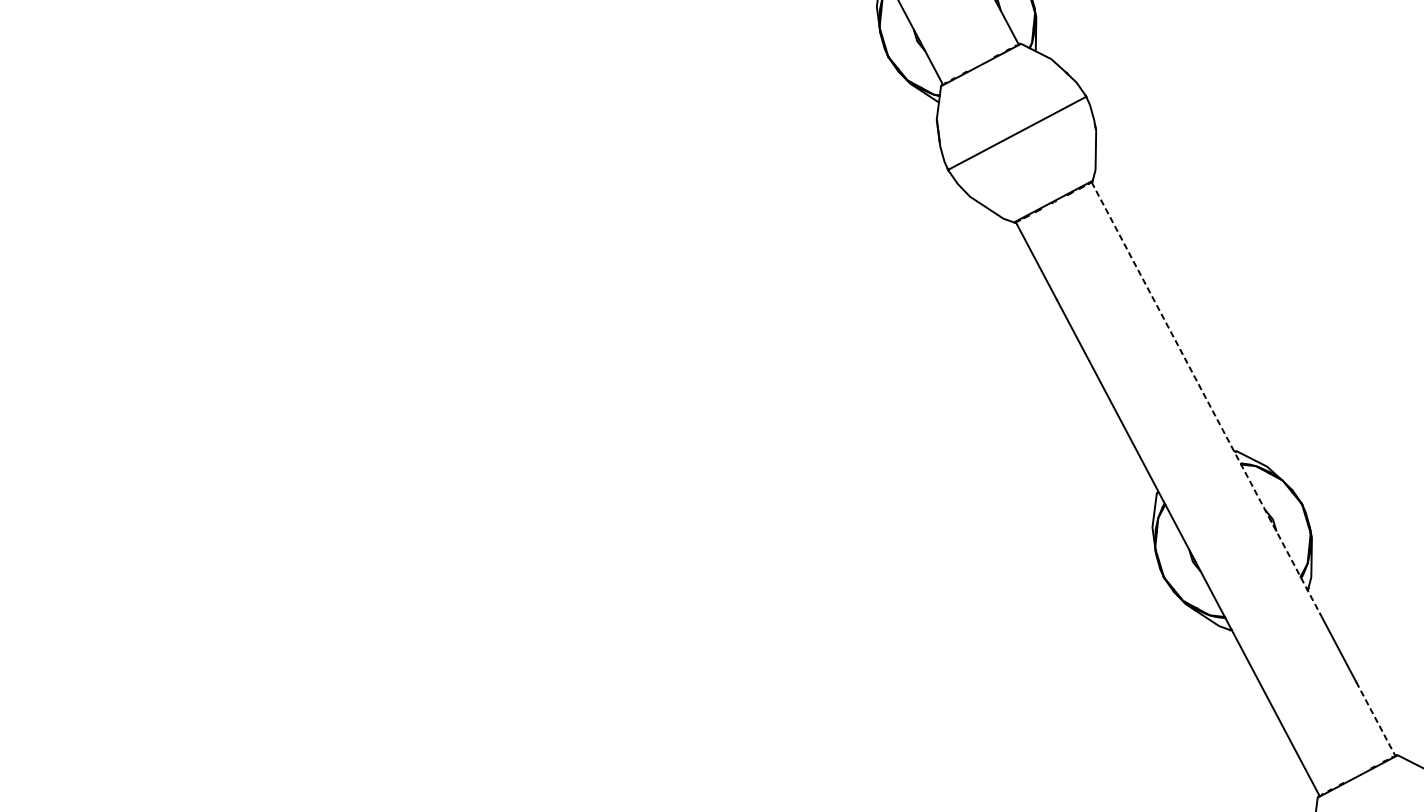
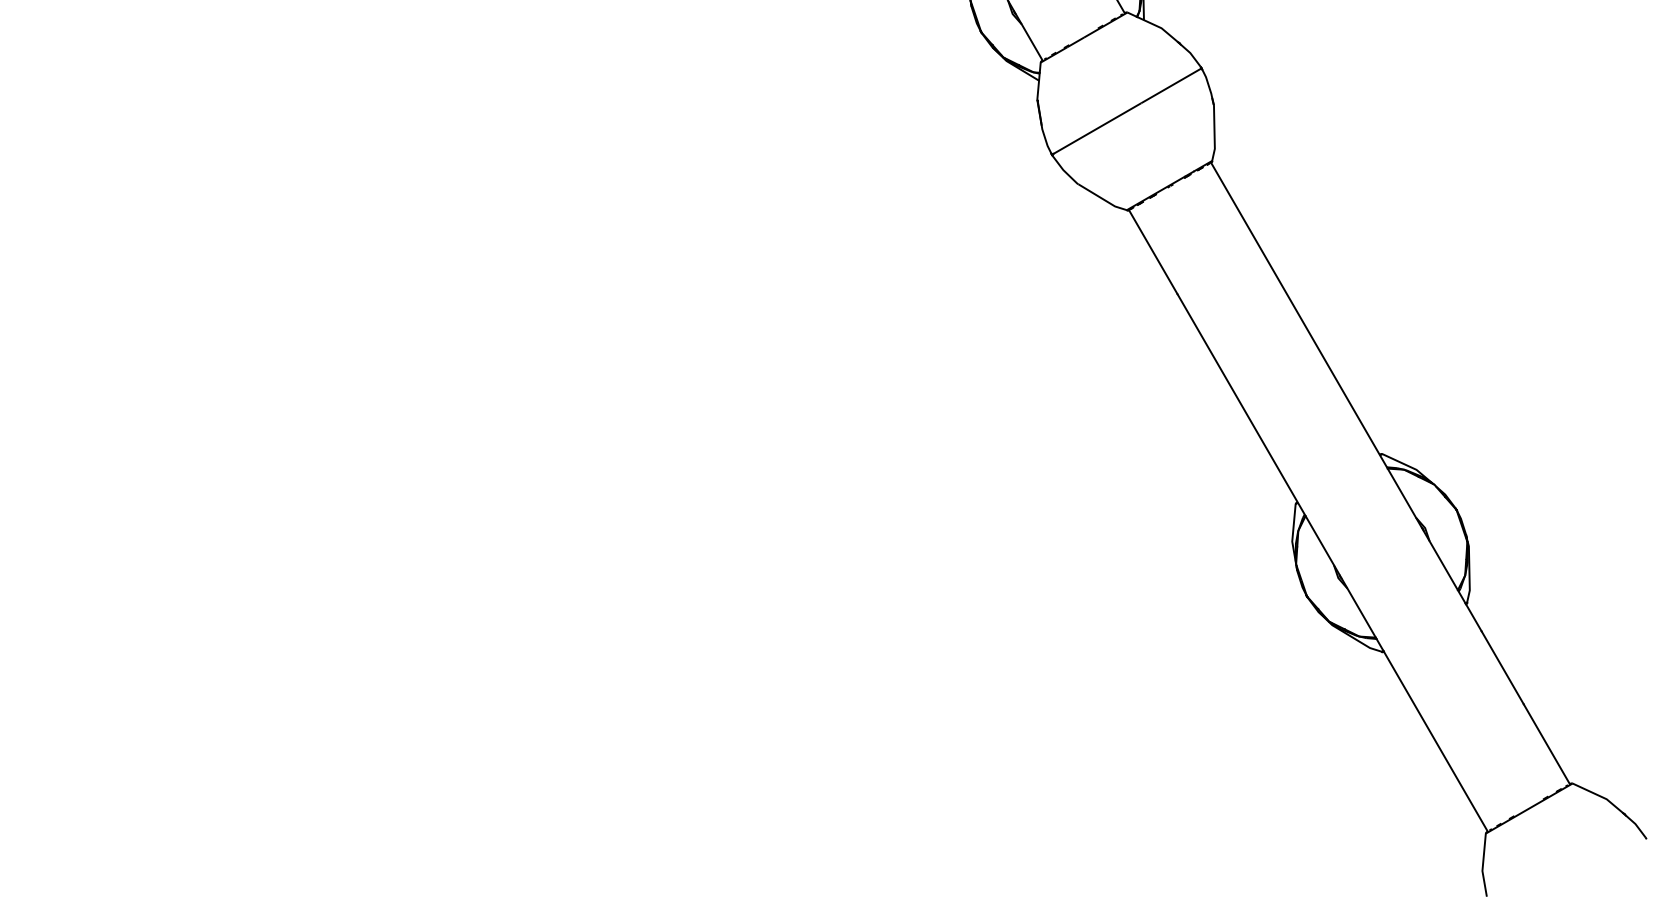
line: (1206, 398) -> (1346, 396), dashed -> solid
line: (1376, 719) -> (1547, 744), dashed -> solid

